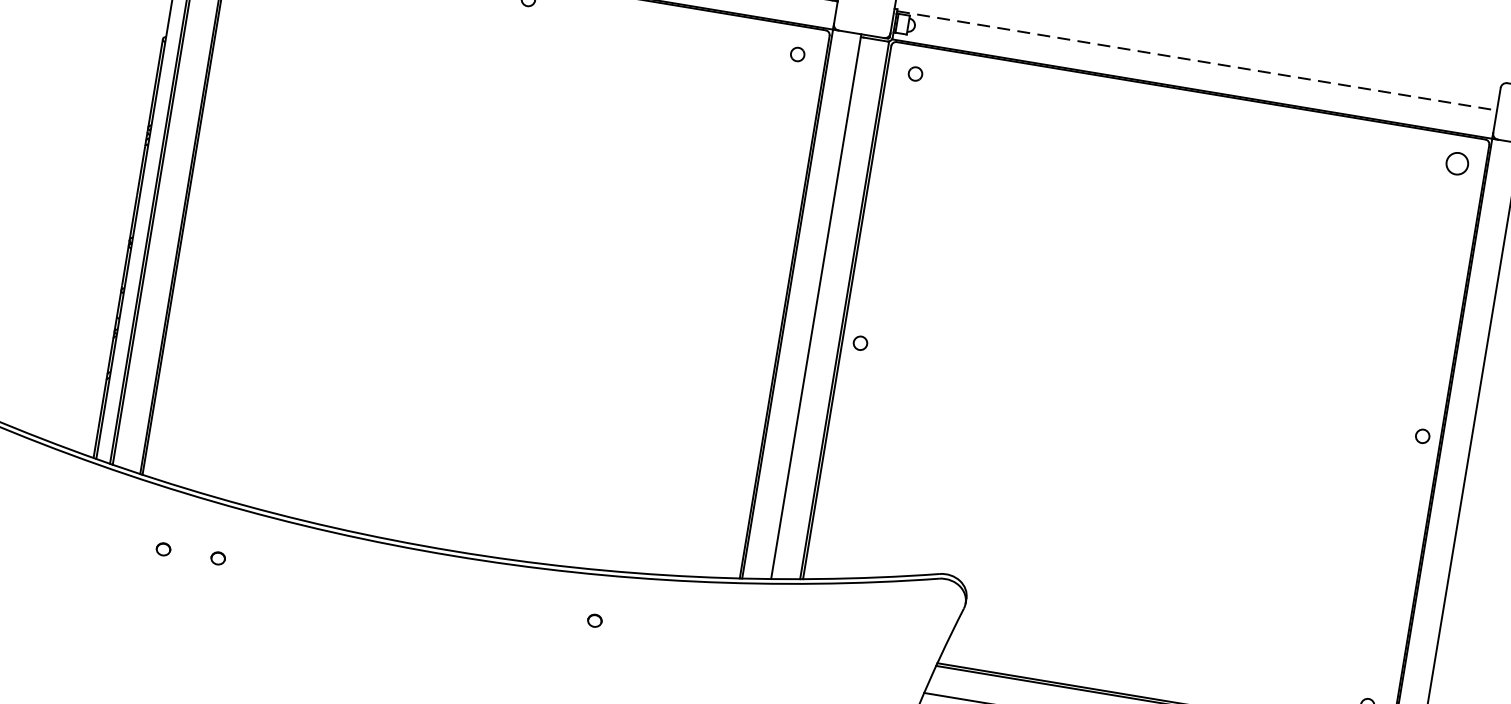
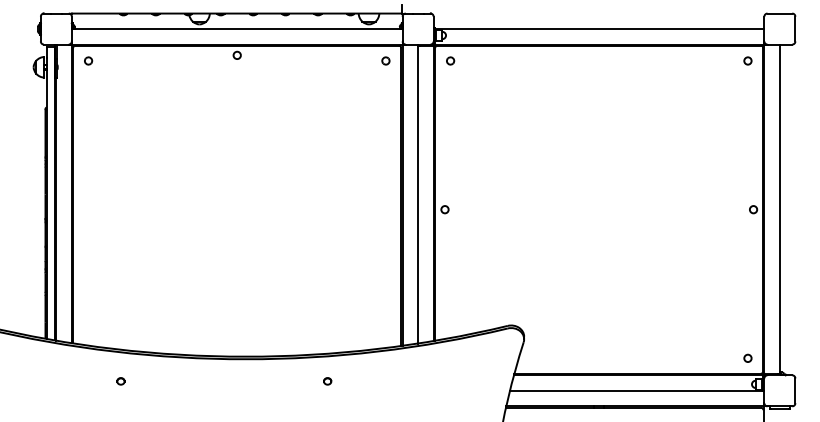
line: (1196, 61) -> (599, 29), dashed -> solid
circle: (1456, 162) -> (747, 60), size x0.62
part: (162, 549) -> (90, 381), removed

